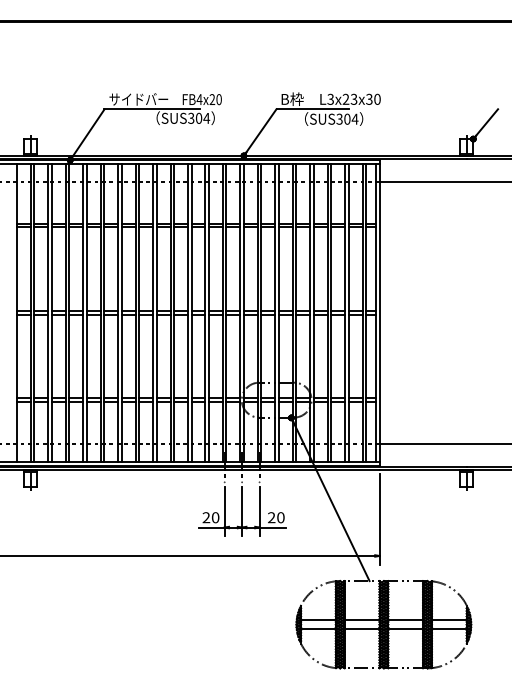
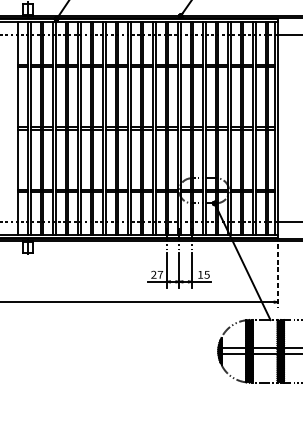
text: (215, 517) -> (160, 274), 20 -> 27
text: (276, 517) -> (204, 274), 20 -> 15
line: (379, 520) -> (277, 276), solid -> dashed

